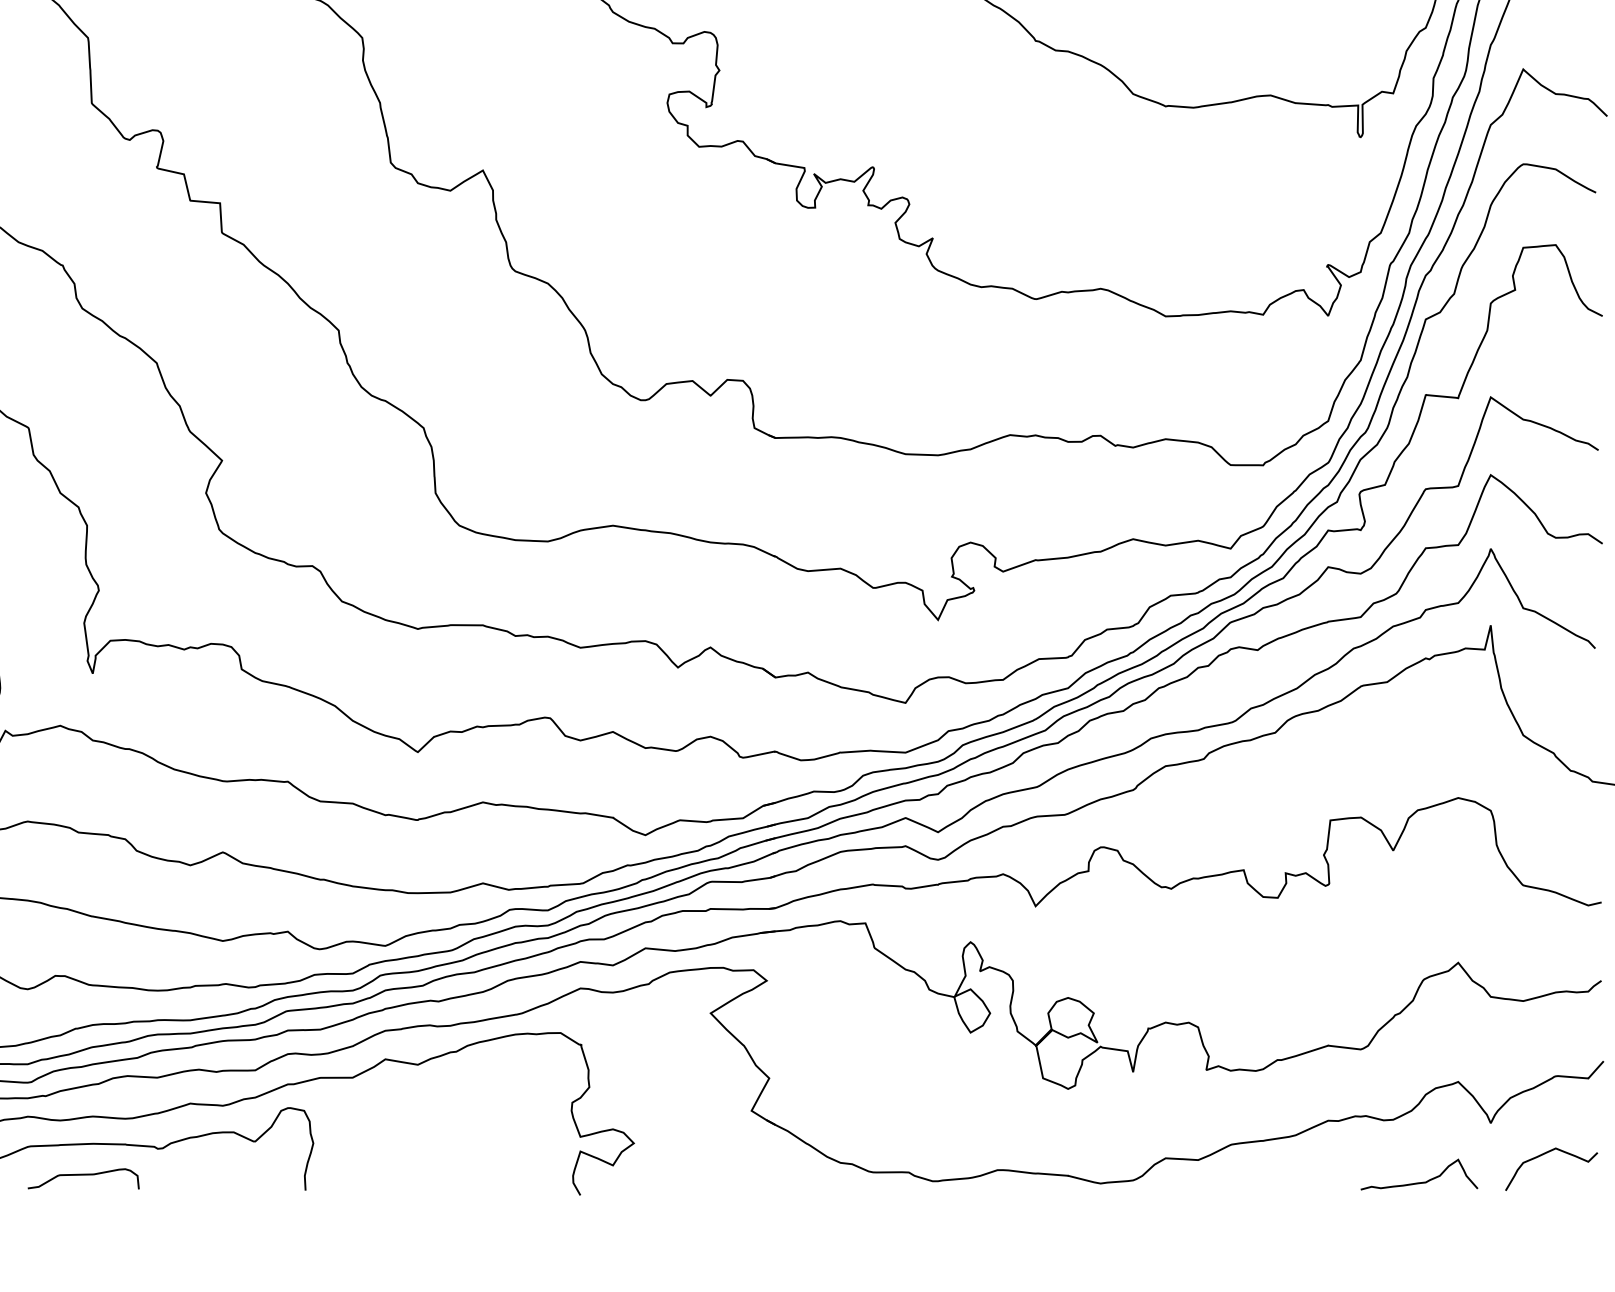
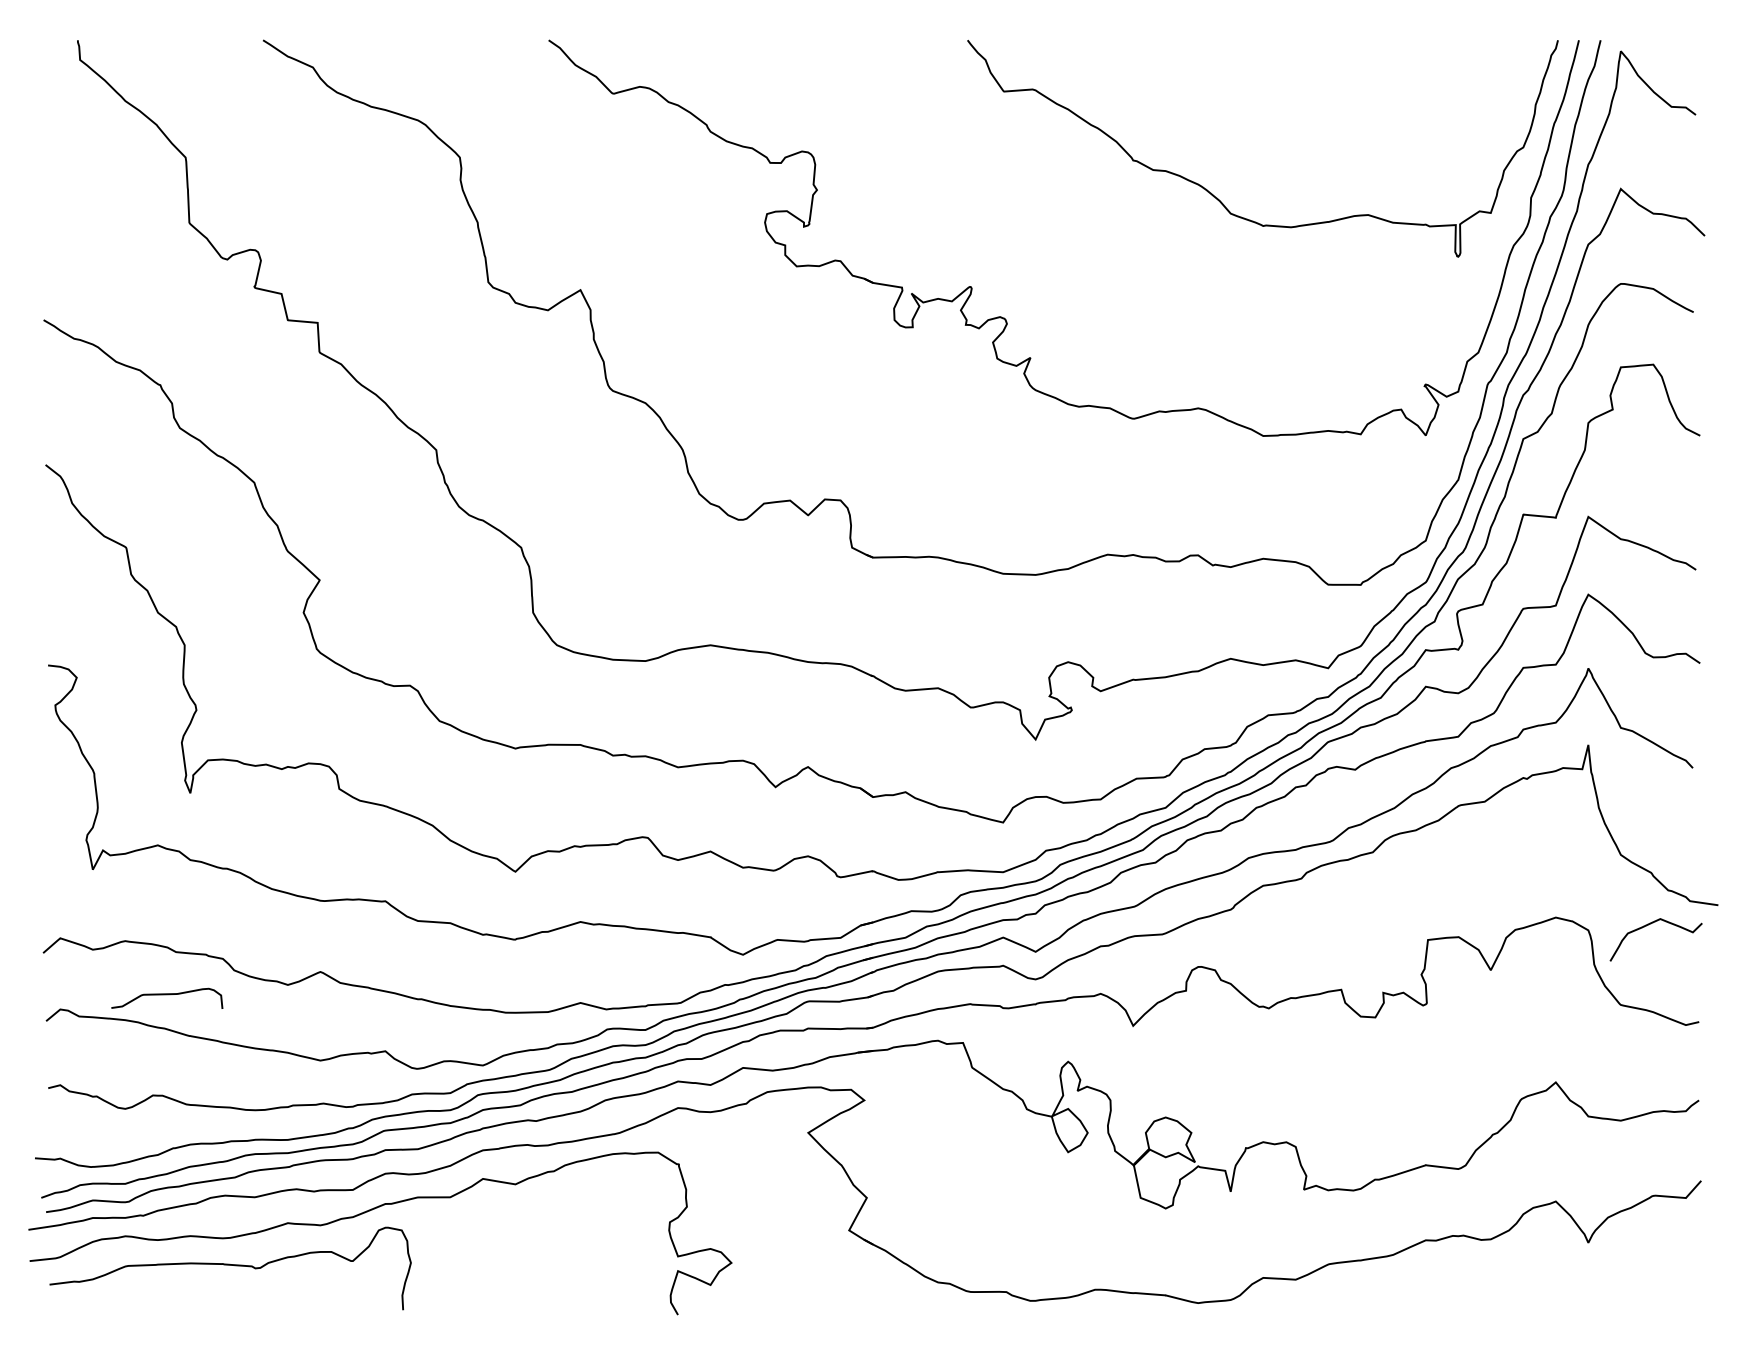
curve: (1543, 1154) -> (1648, 925), moved
curve: (83, 1175) -> (167, 995), moved
curve: (1418, 1181) -> (1516, 1301), removed

